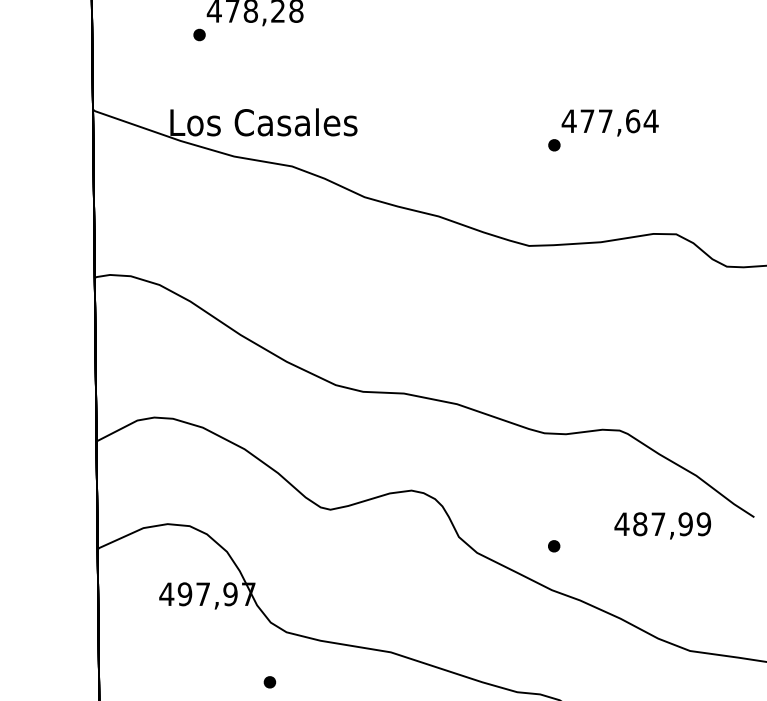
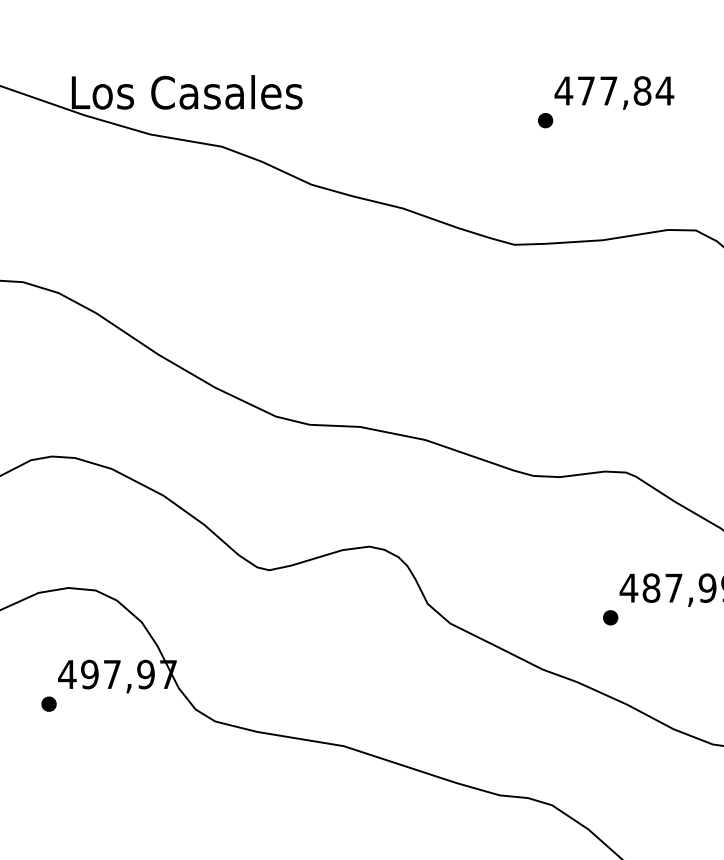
text: (633, 121) -> (643, 91), 477,64 -> 477,84
part: (554, 546) -> (611, 618), moved
part: (269, 682) -> (48, 704), moved

